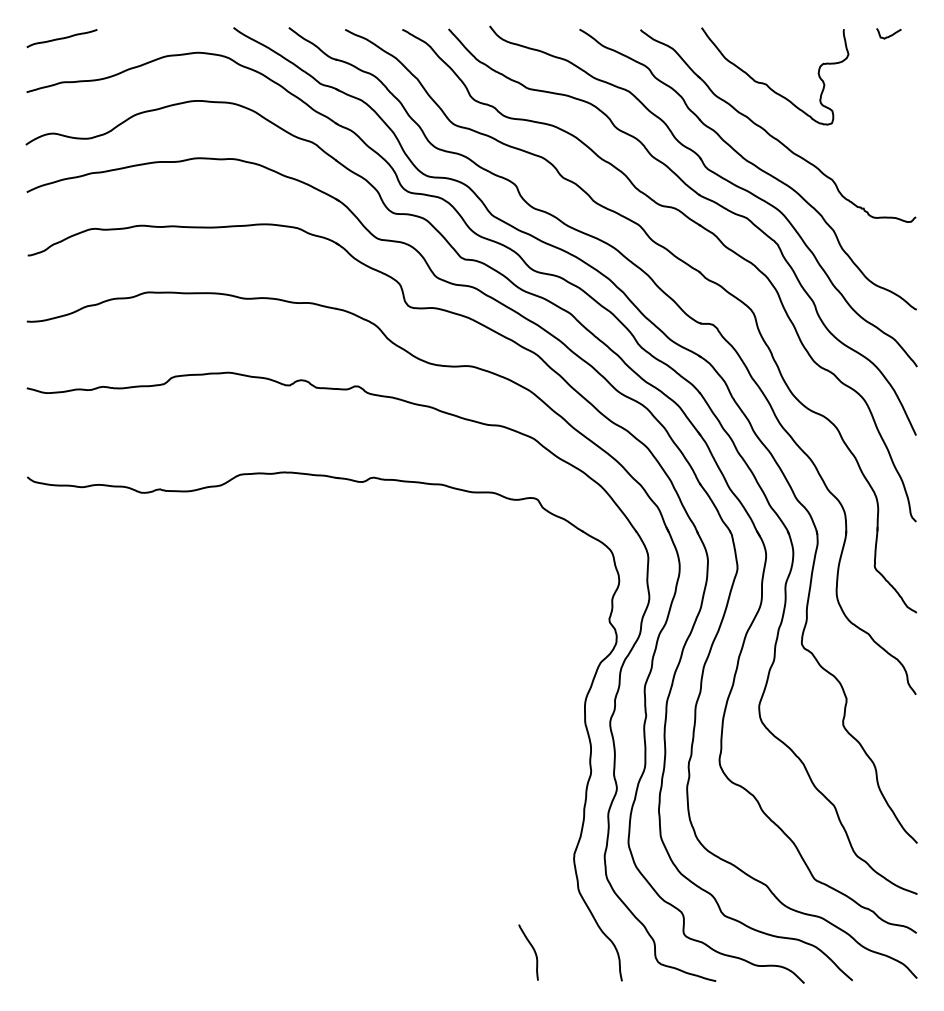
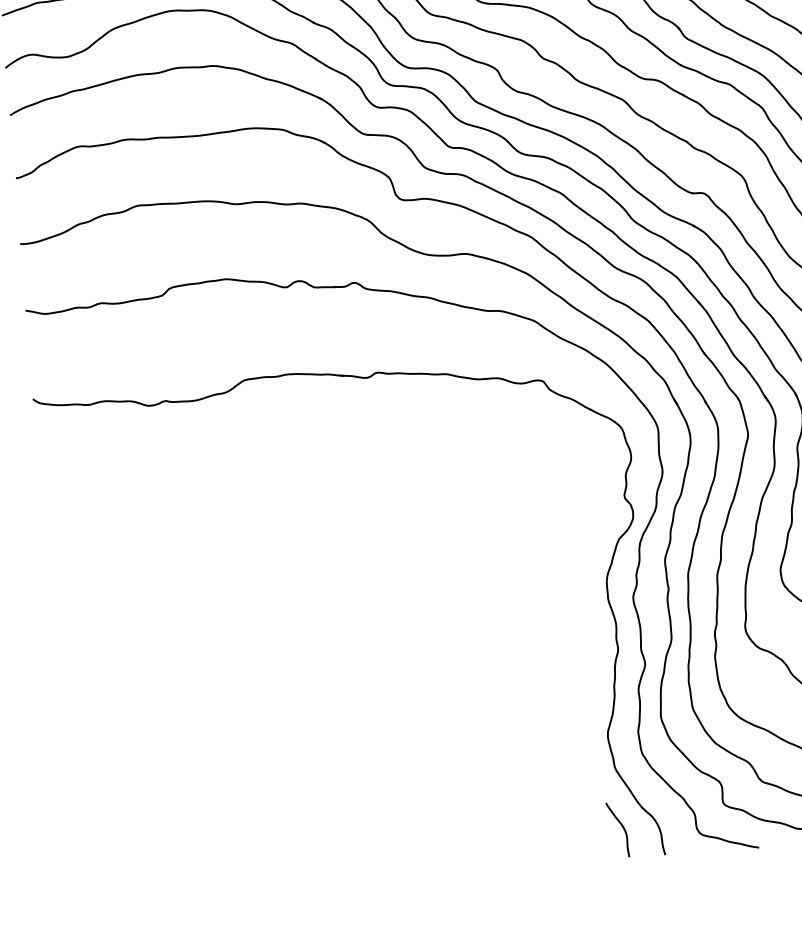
curve: (532, 949) -> (621, 826), moved

